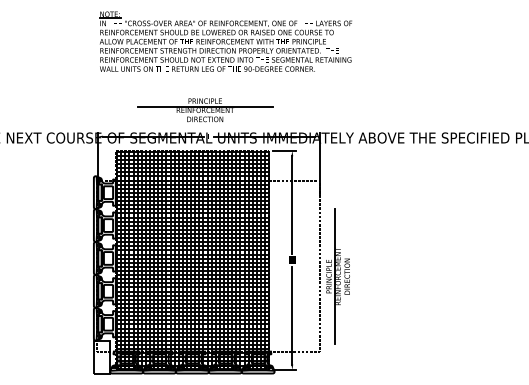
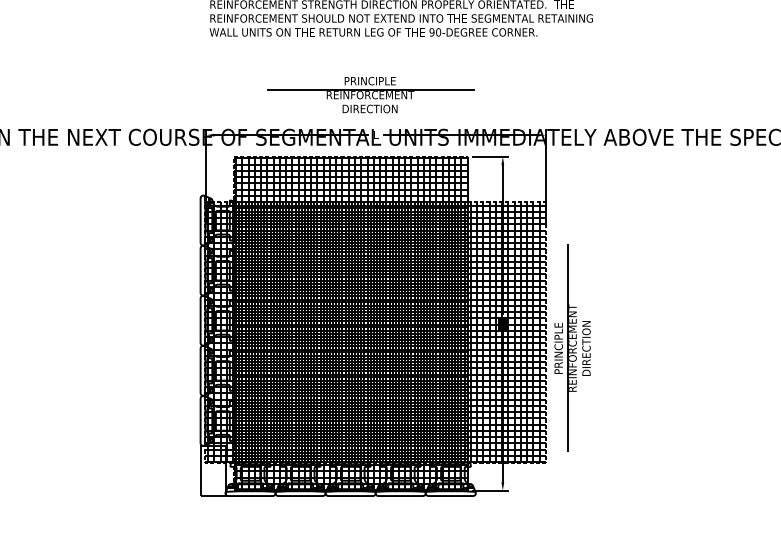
hatch: (208, 265) -> (375, 331), added

